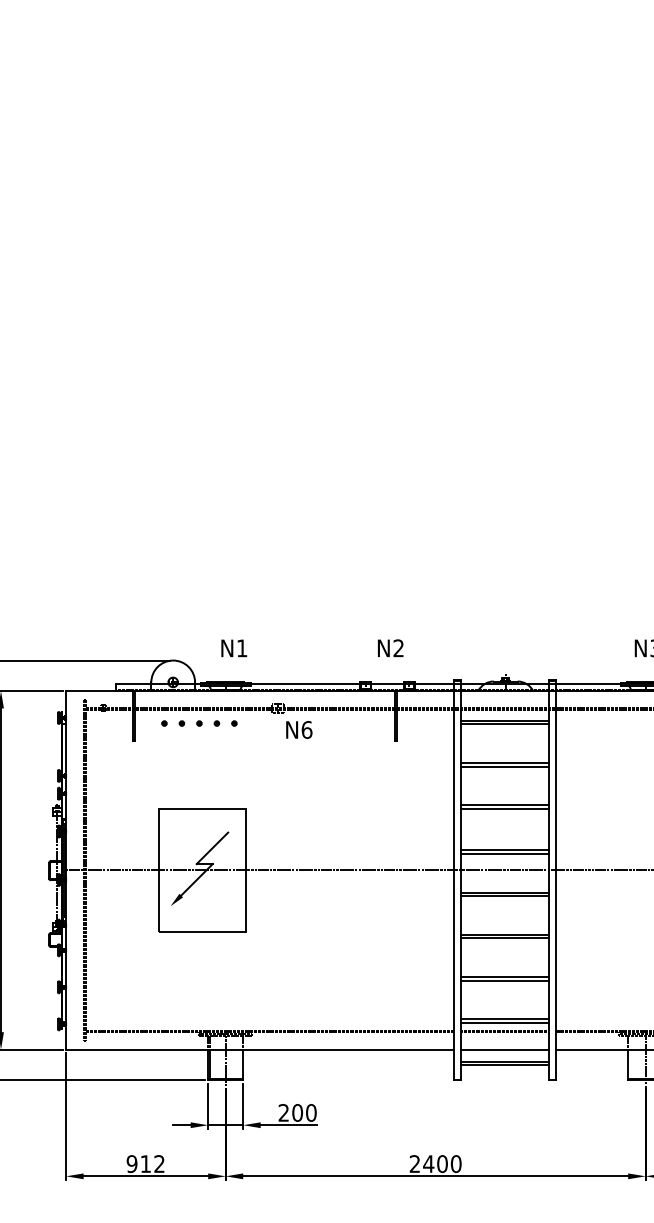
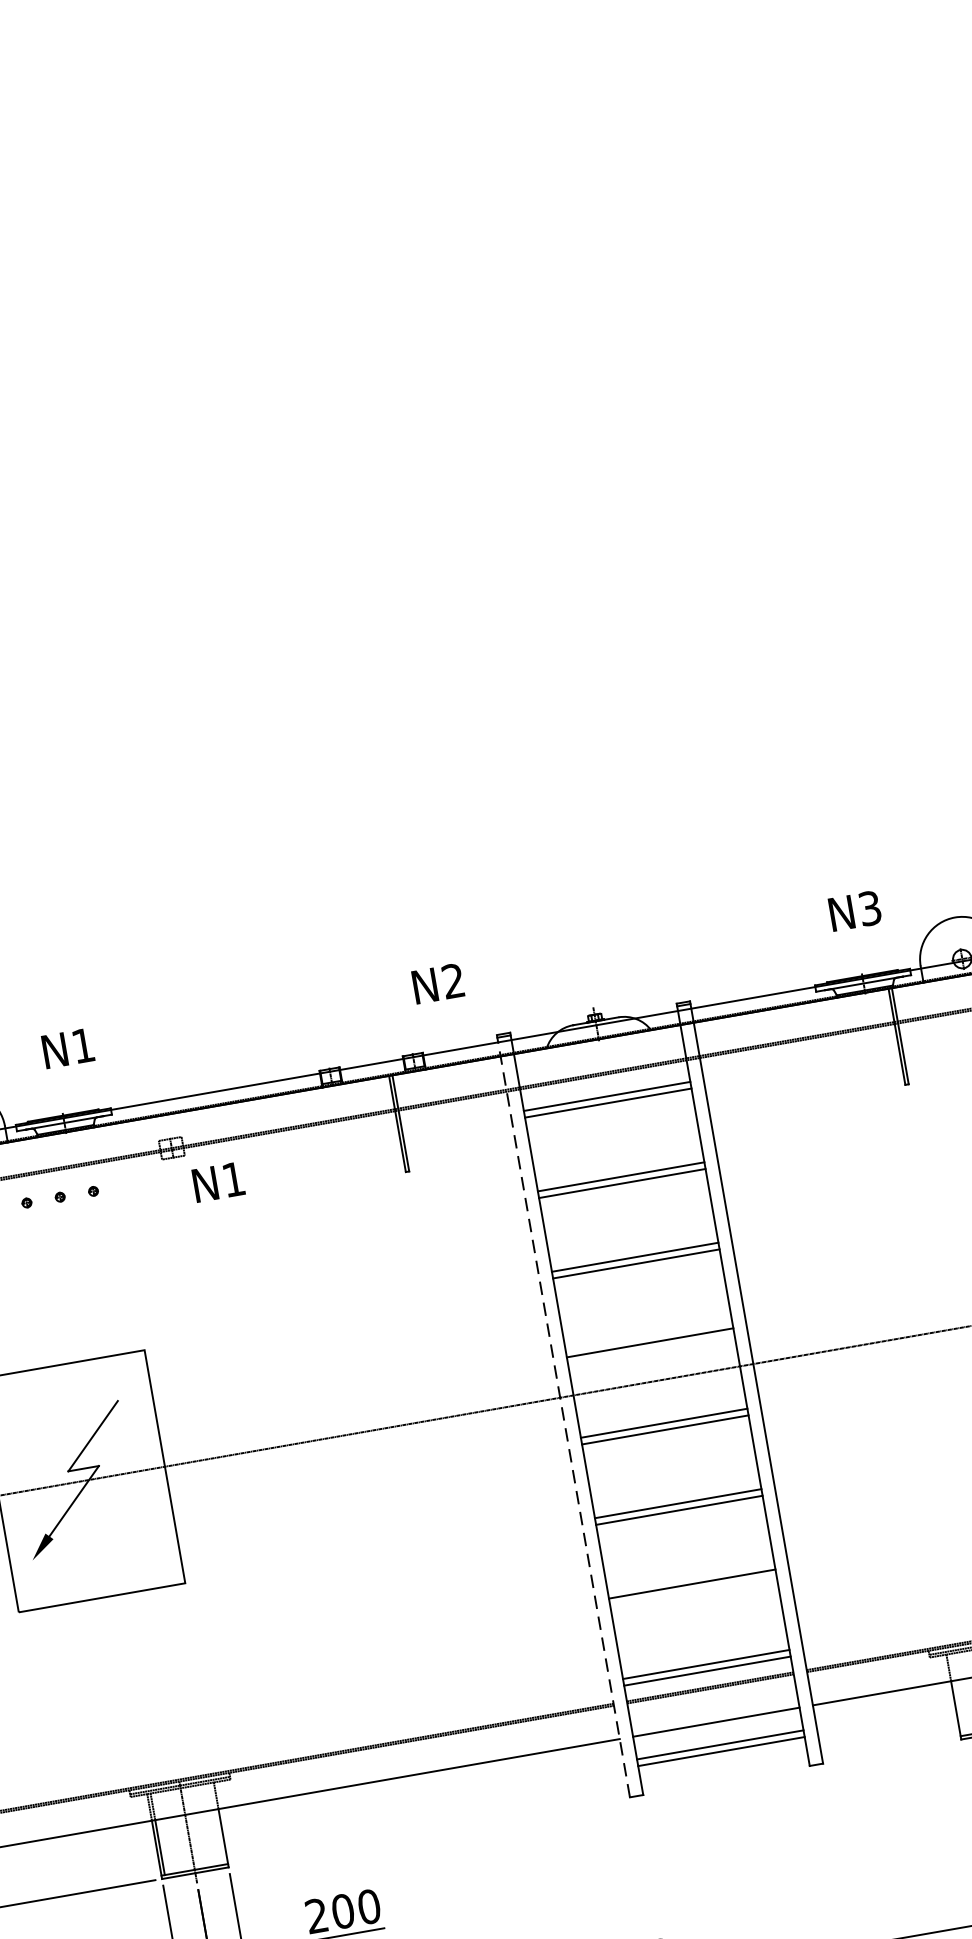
text: (390, 648) -> (437, 984), moved
text: (306, 729) -> (232, 1178), N6 -> N1
line: (504, 853) -> (650, 1348), removed
line: (454, 879) -> (564, 1415), solid -> dashed
line: (504, 980) -> (692, 1590), removed

